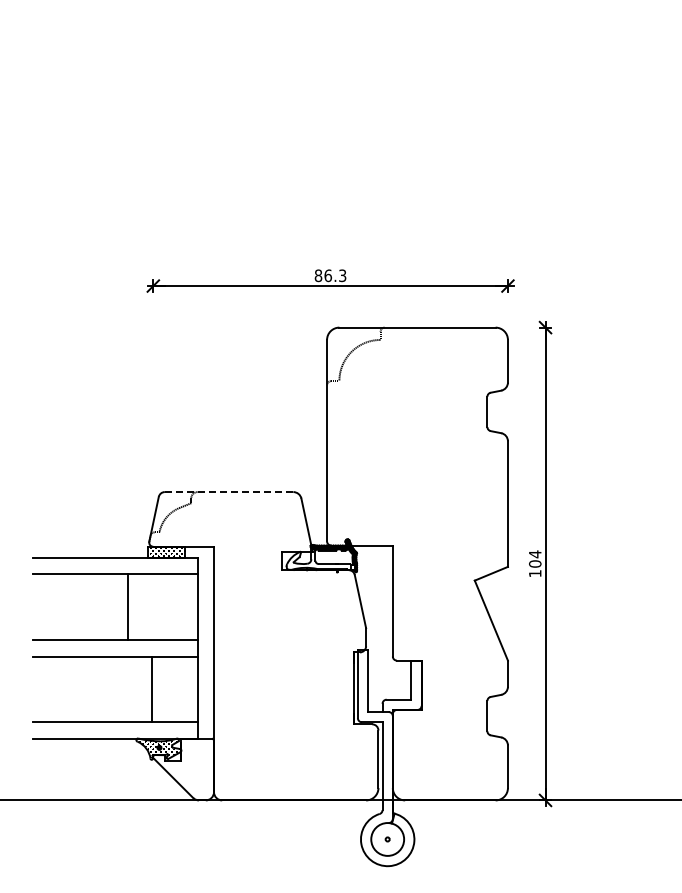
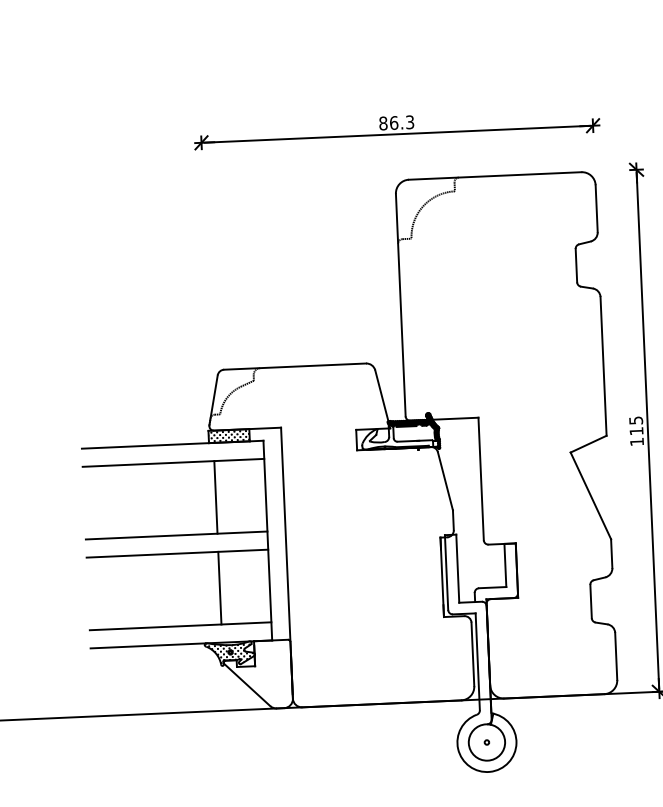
line: (229, 492) -> (295, 367), dashed -> solid
text: (535, 558) -> (636, 425), 104 -> 115
line: (128, 607) -> (216, 497), moved

